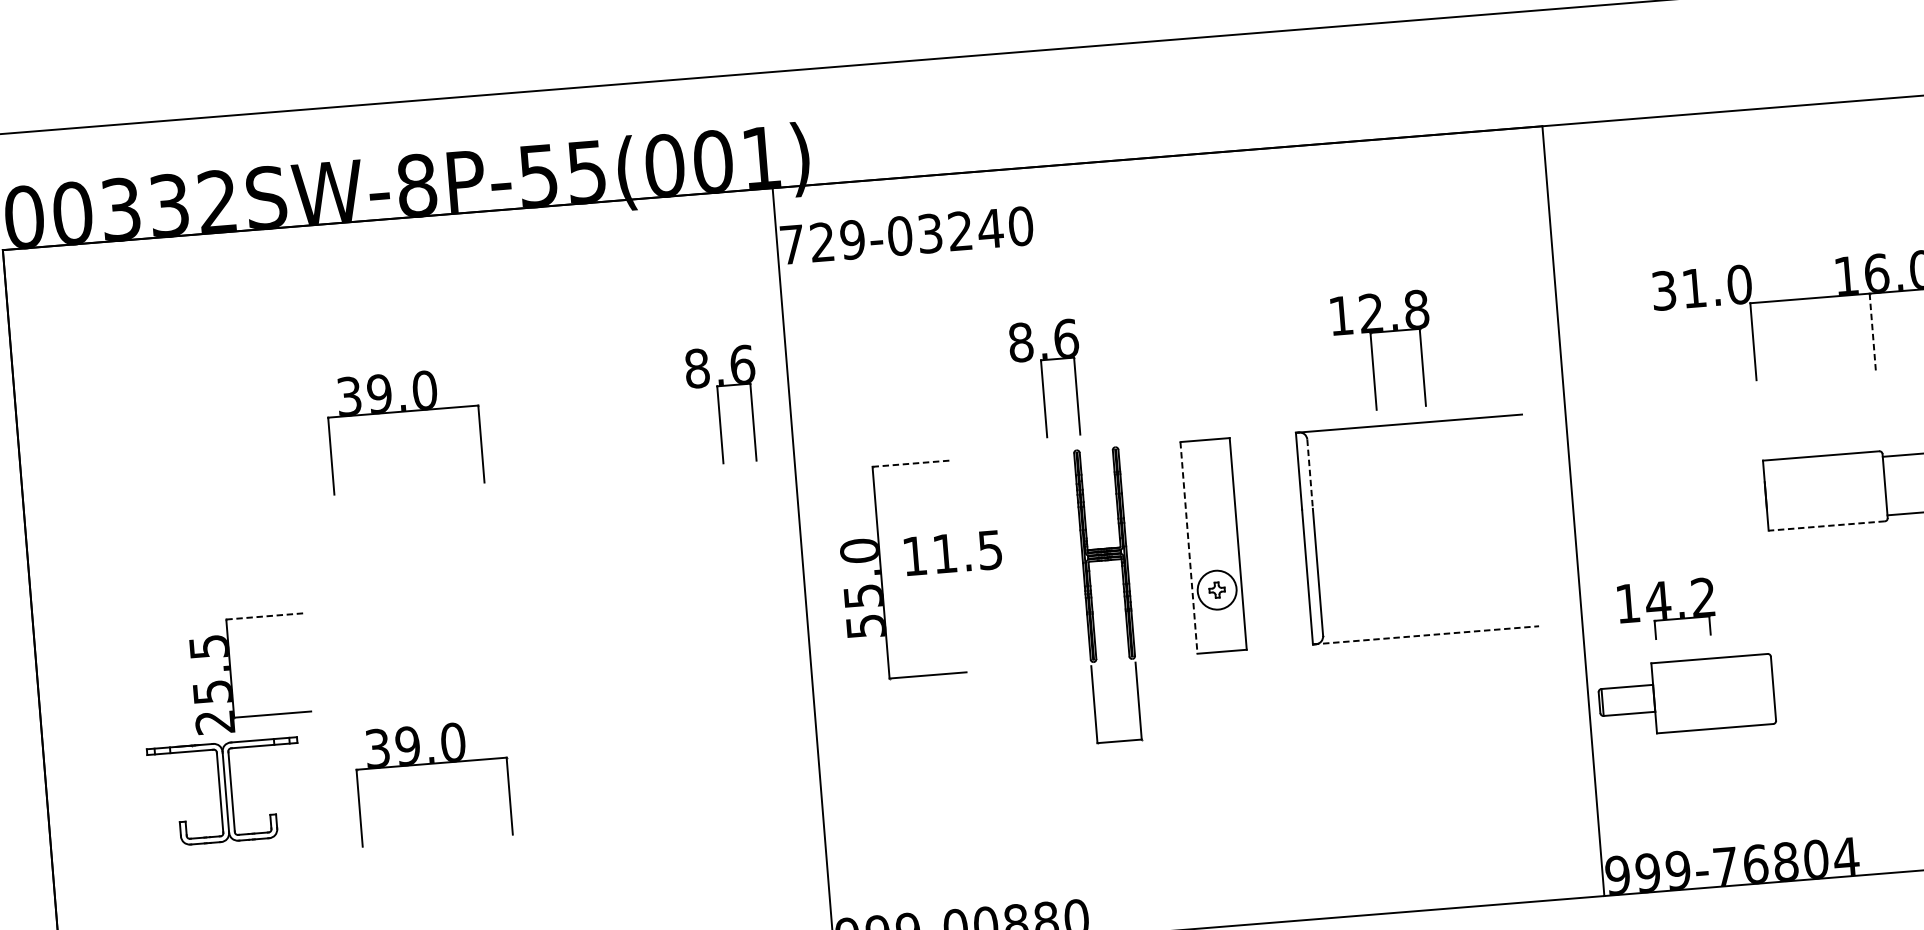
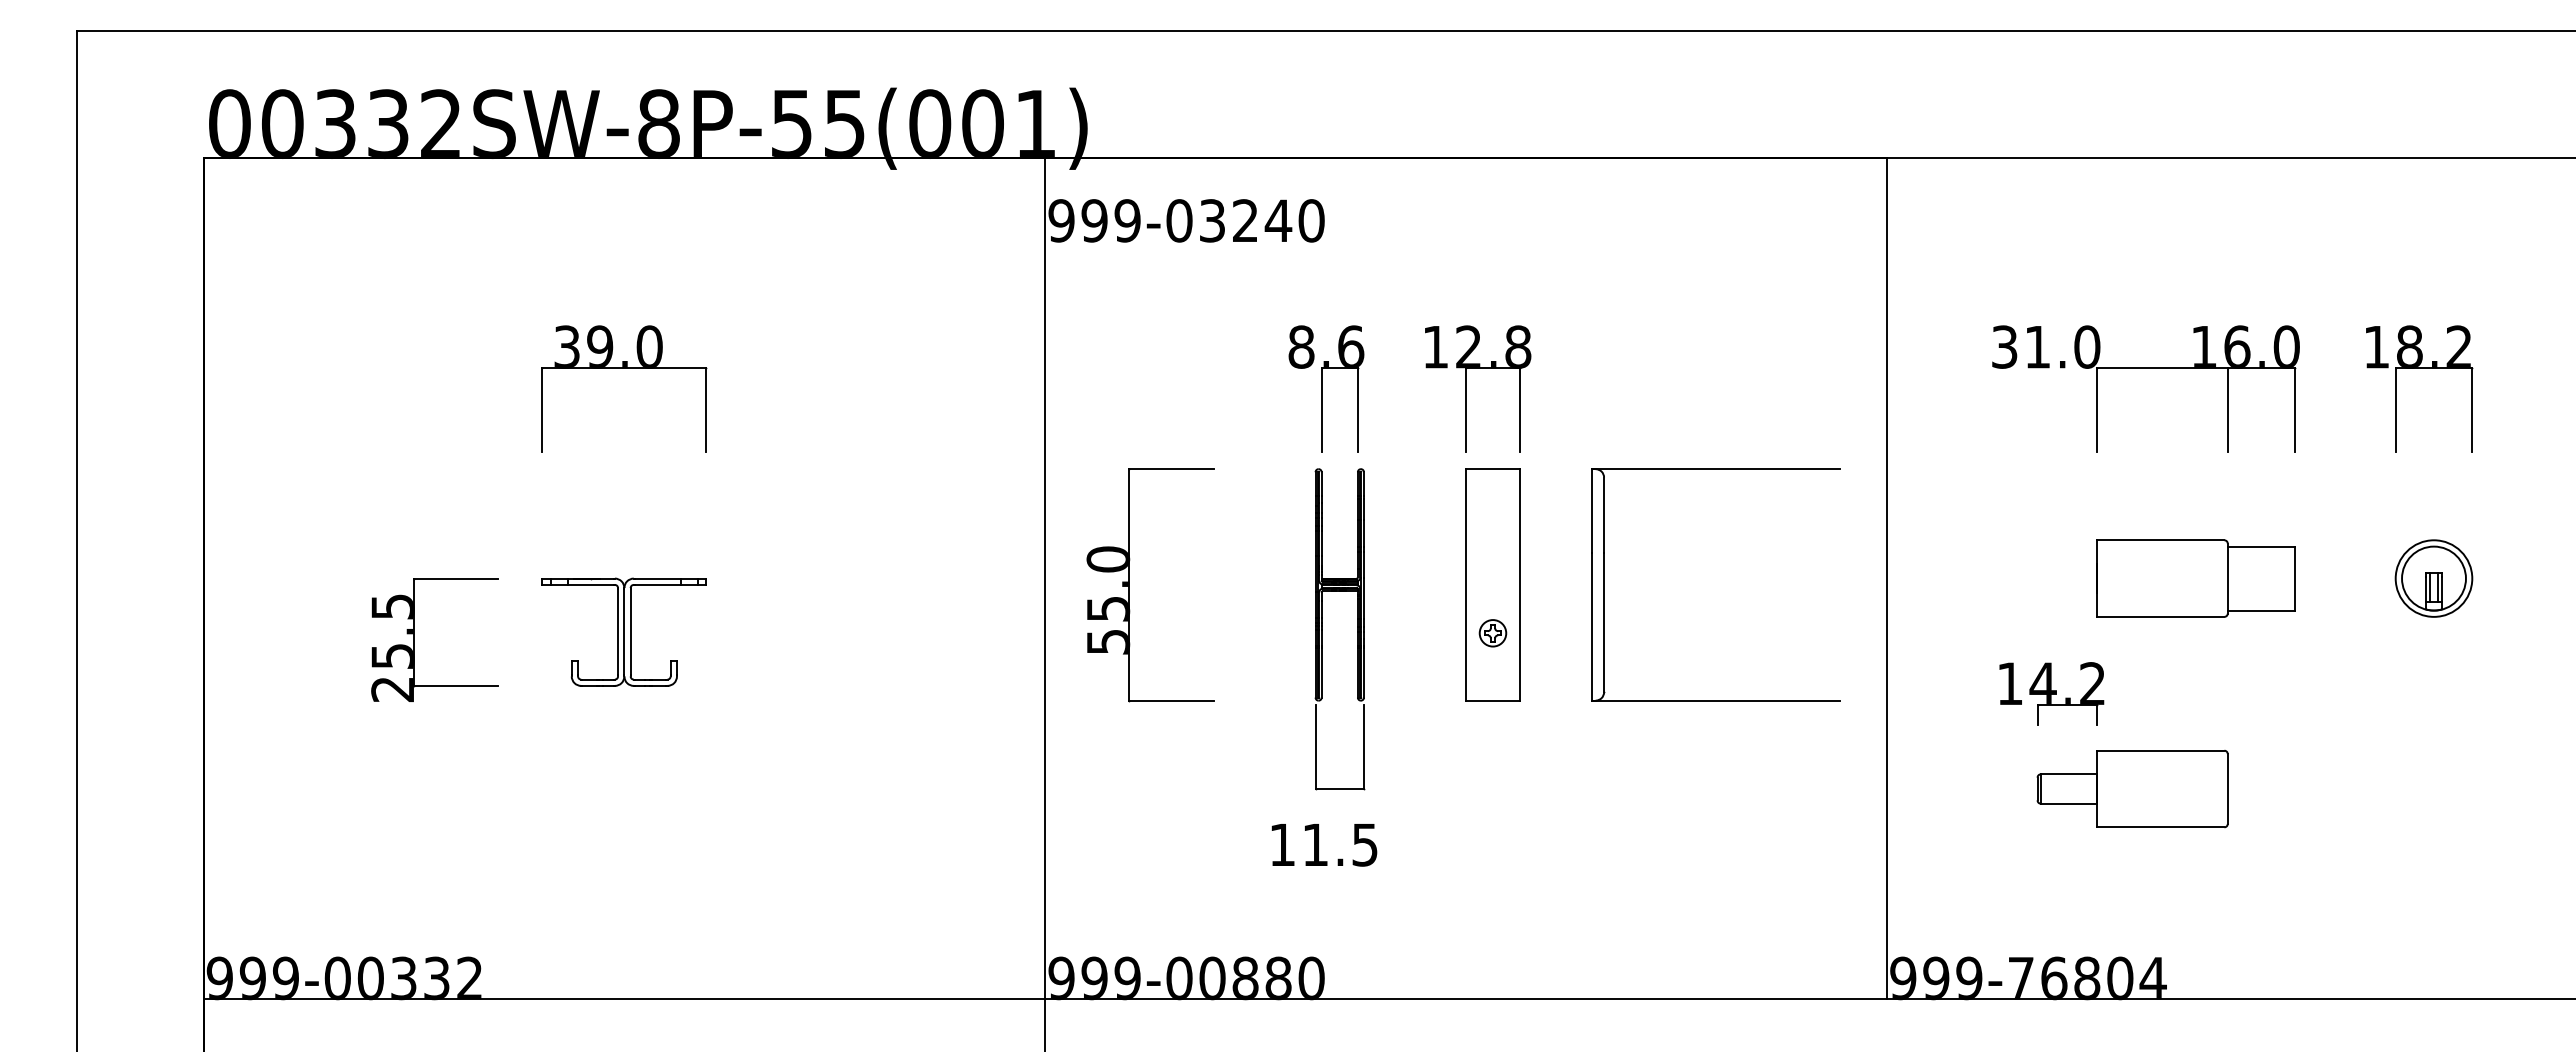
text: (806, 243) -> (1077, 220), 729-03240 -> 999-03240
line: (1872, 332) -> (2227, 410), dashed -> solid
part: (1372, 351) -> (1466, 388), moved
part: (723, 404) -> (972, 388), removed
line: (911, 464) -> (1171, 469), dashed -> solid
line: (1310, 474) -> (1604, 515), dashed -> solid
line: (1826, 525) -> (2160, 616), dashed -> solid
line: (1189, 547) -> (1466, 584), dashed -> solid
text: (953, 553) -> (1324, 845), moved
circle: (1216, 590) -> (1492, 633), size x0.62
part: (1092, 596) -> (1322, 629), moved
part: (1666, 609) -> (2051, 693), moved
line: (265, 616) -> (456, 578), dashed -> solid
line: (1425, 635) -> (1715, 700), dashed -> solid
part: (1686, 696) -> (2132, 789), moved
part: (431, 764) -> (624, 753), removed
part: (225, 791) -> (623, 631), moved

